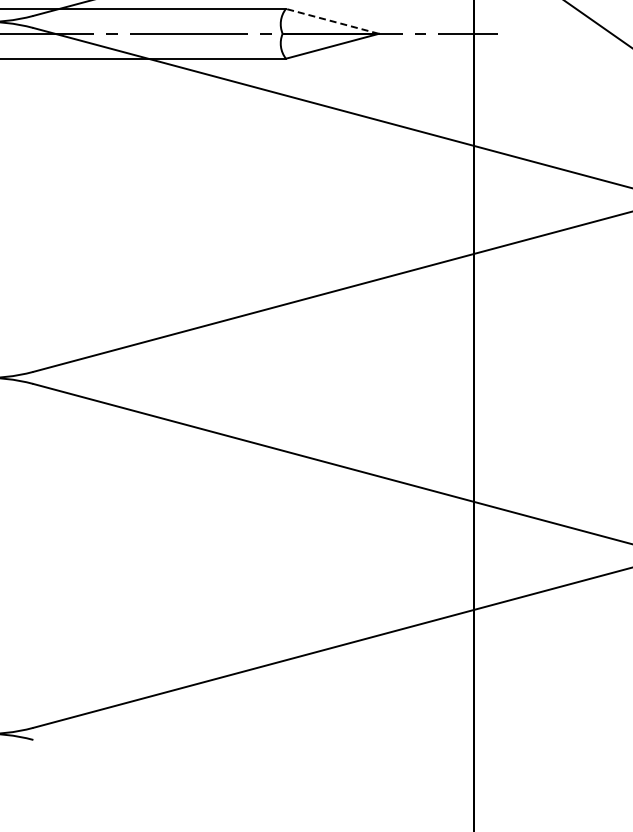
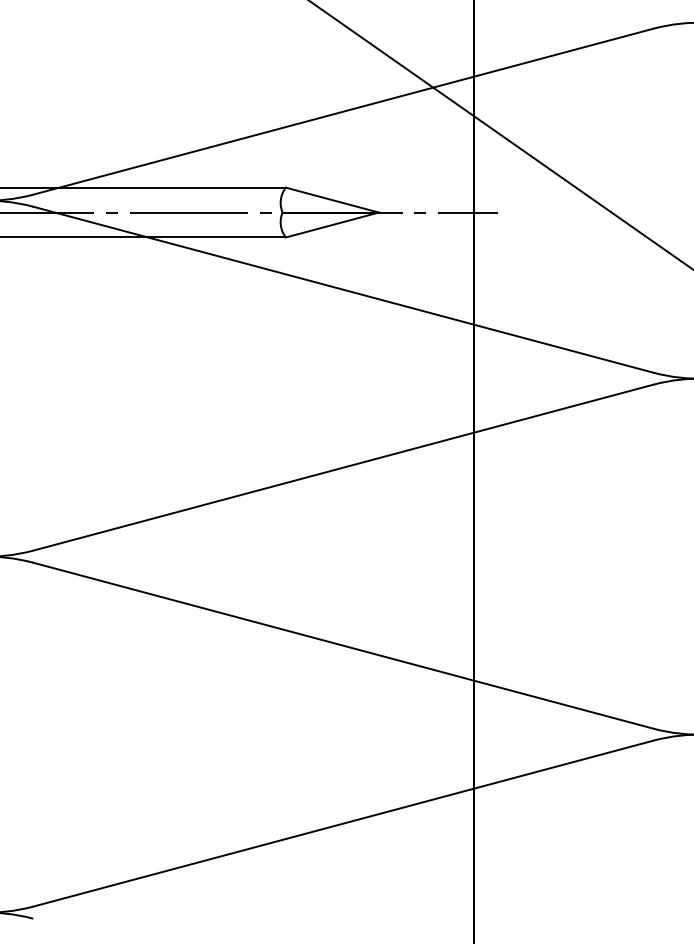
line: (331, 20) -> (331, 199), dashed -> solid

